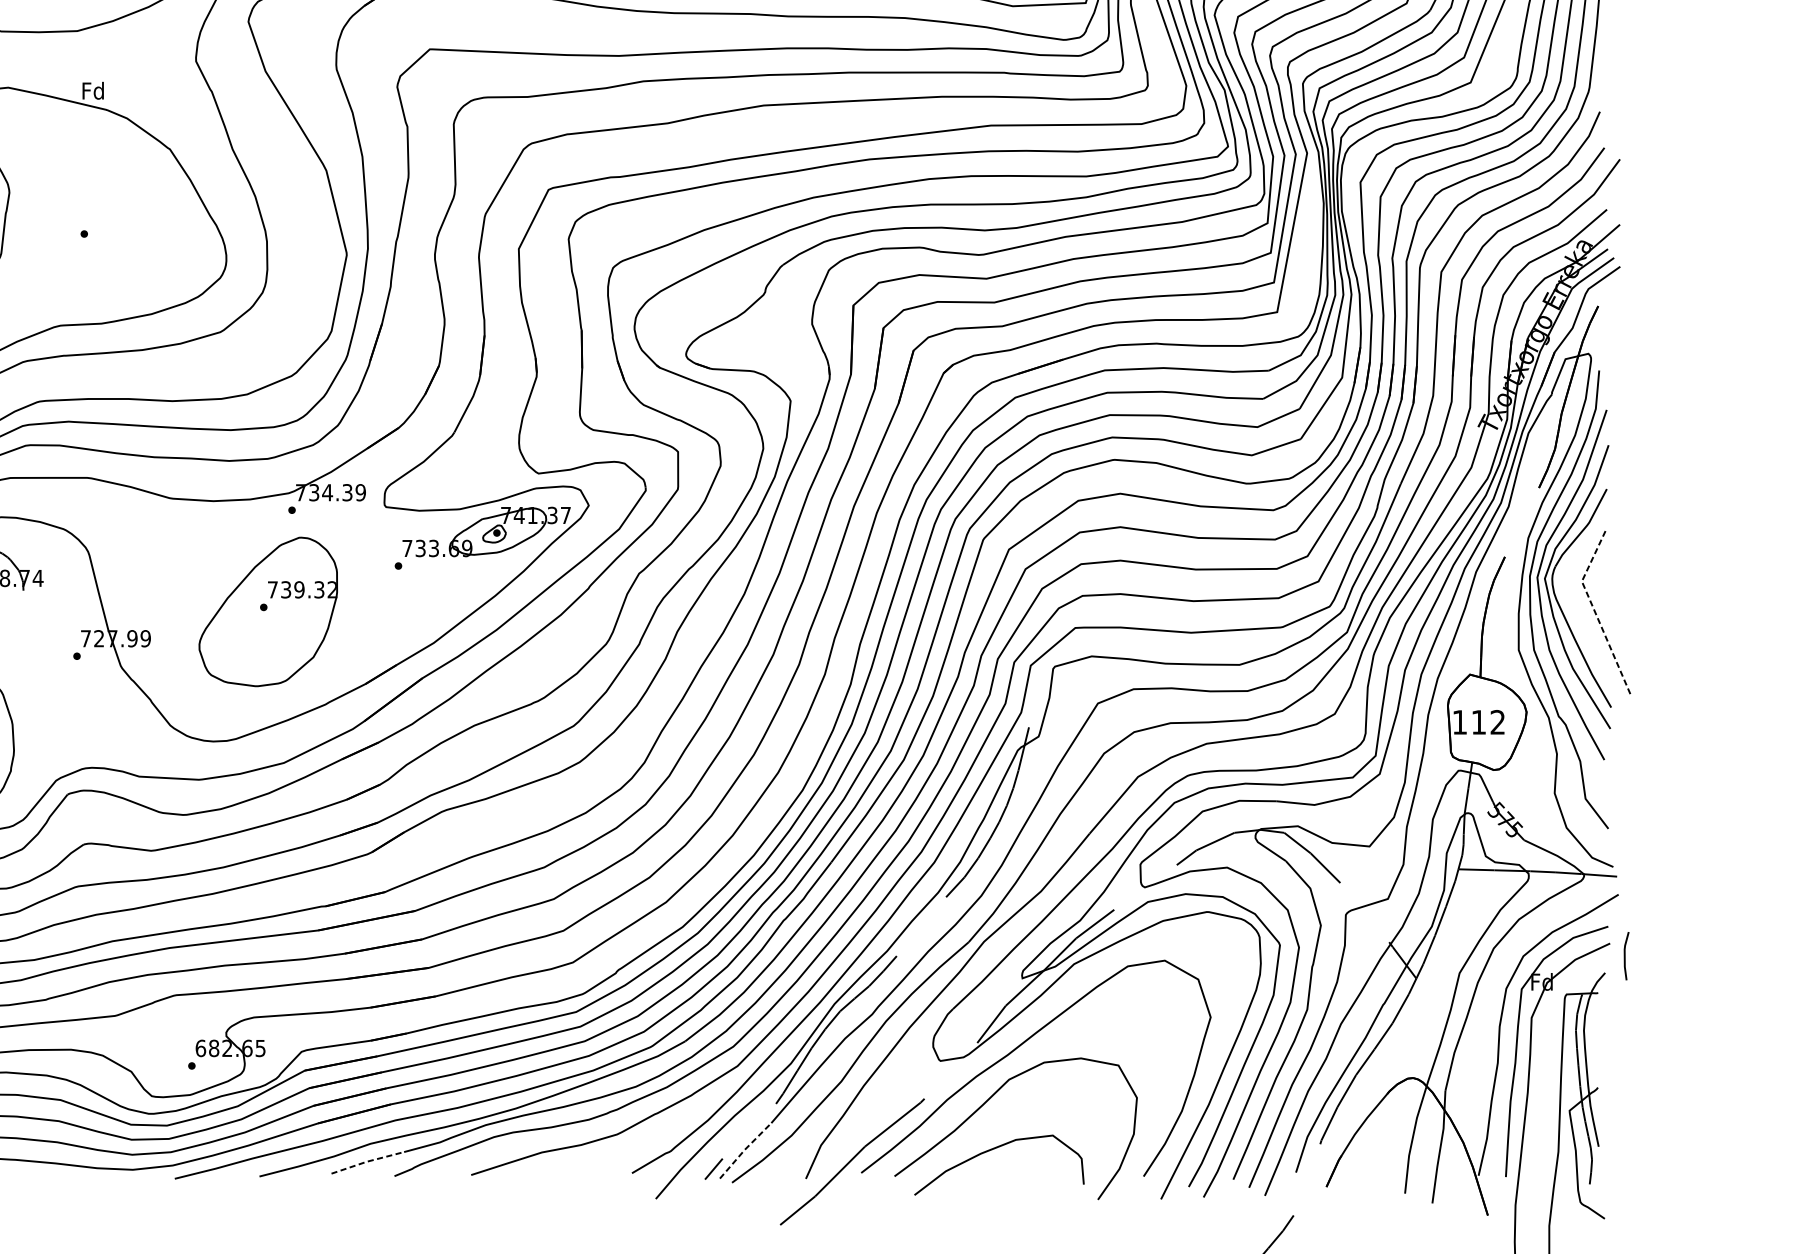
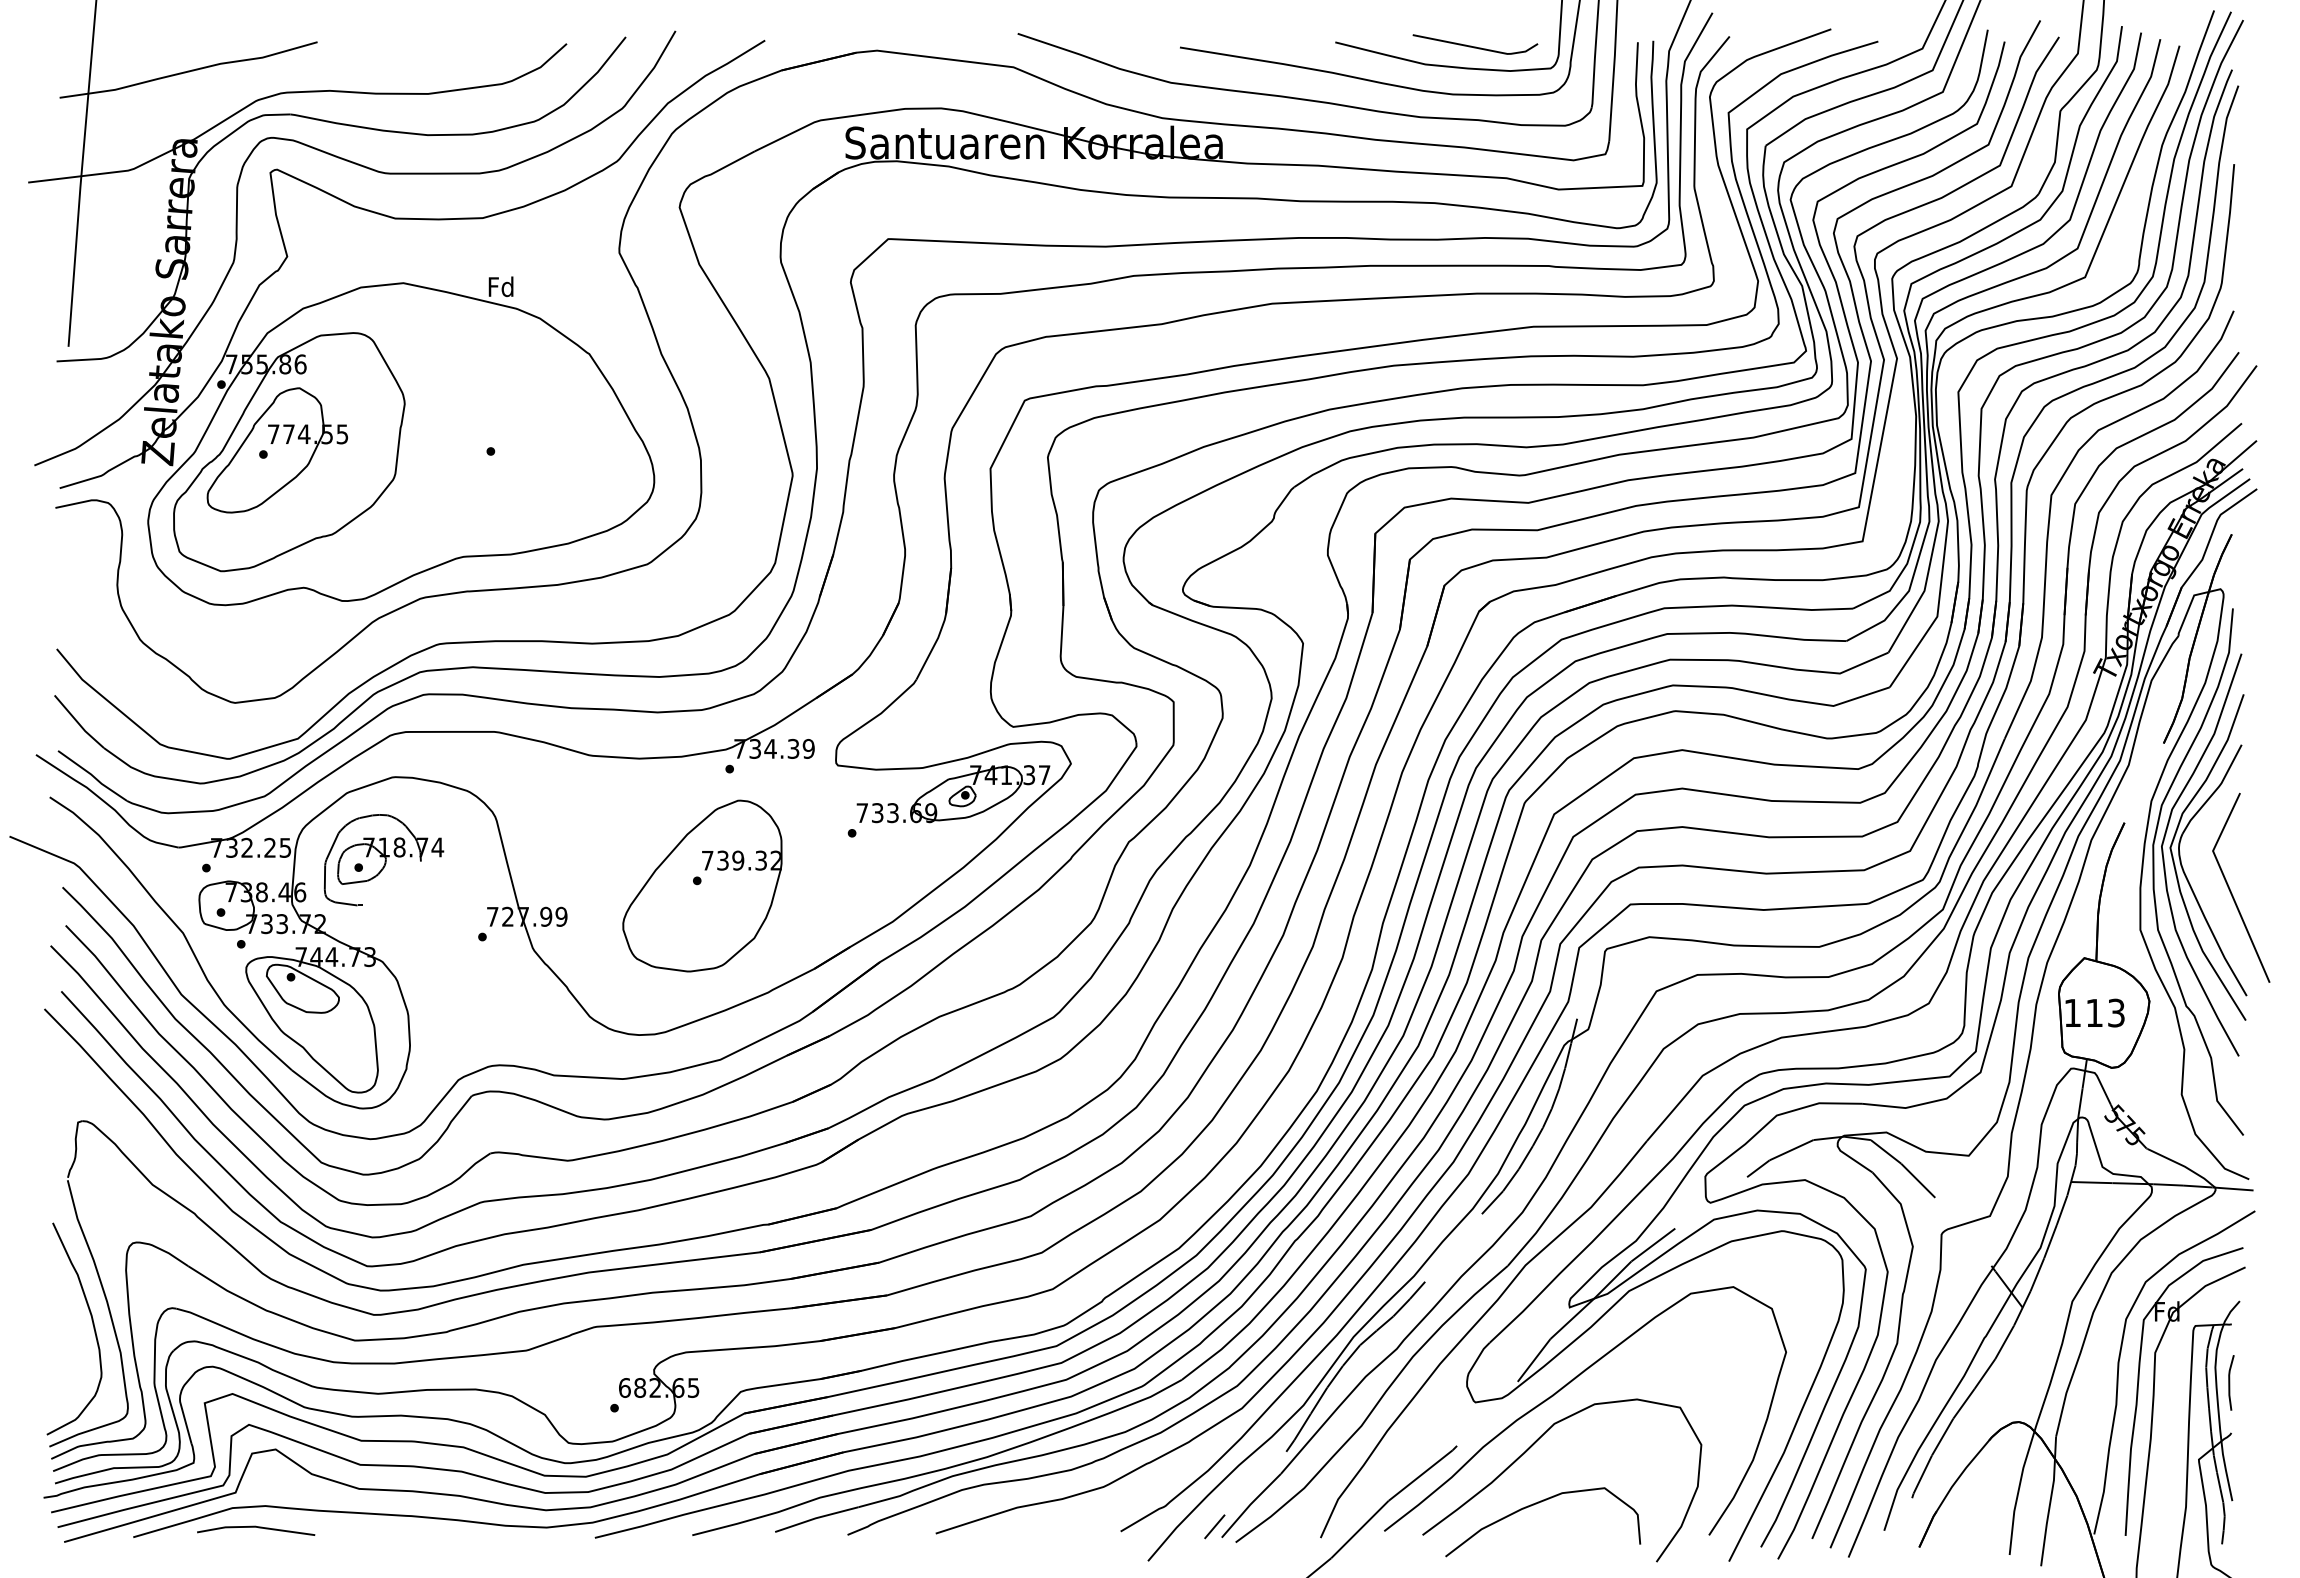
line: (1595, 613) -> (2228, 887), dashed -> solid
text: (1497, 722) -> (2116, 1013), 112 -> 113
line: (1625, 955) -> (2230, 1382), moved
line: (744, 1149) -> (1250, 1504), dashed -> solid
line: (367, 1161) -> (816, 1518), dashed -> solid

